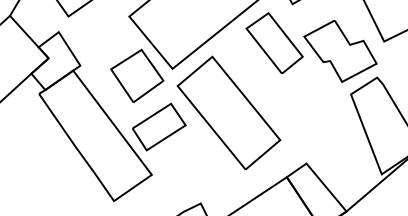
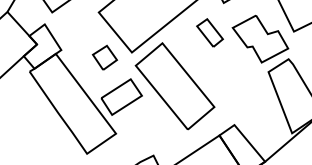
part: (274, 43) -> (209, 33), size x0.6
part: (137, 75) -> (105, 57), size x0.6

